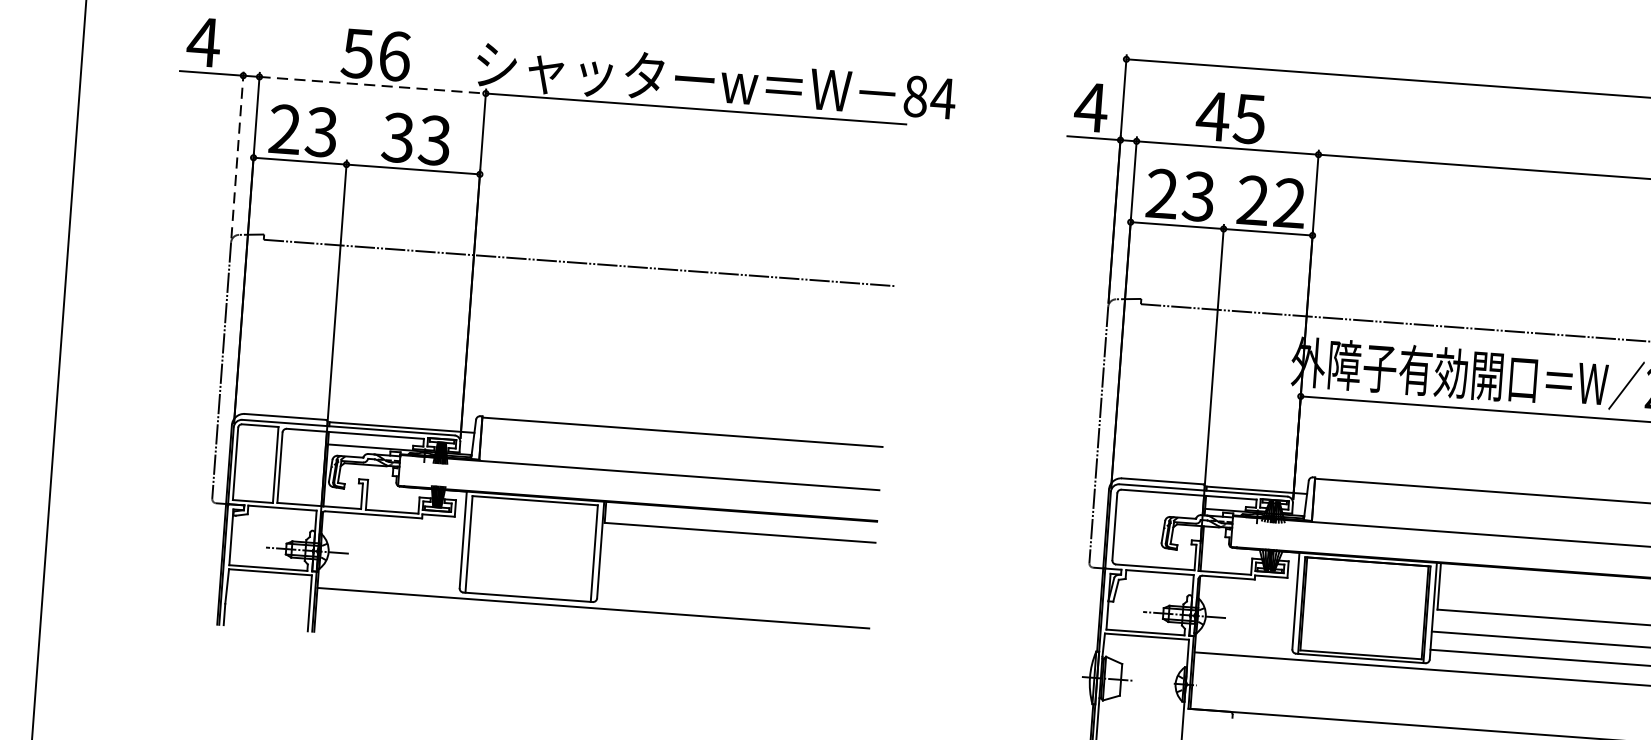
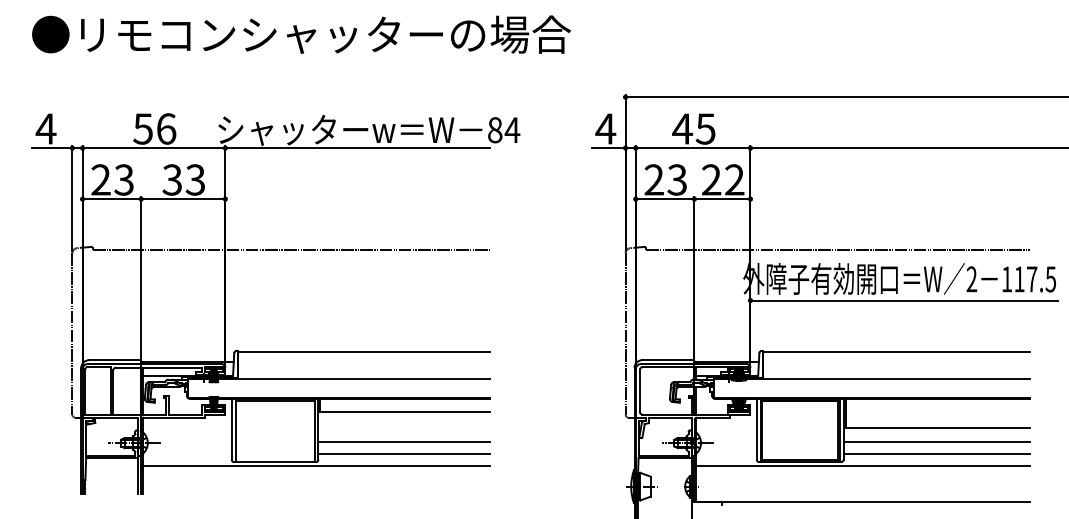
line: (373, 85) -> (154, 148), dashed -> solid
line: (237, 155) -> (72, 198), dashed -> solid
line: (735, 581) -> (404, 442), added
line: (734, 598) -> (404, 453), added

